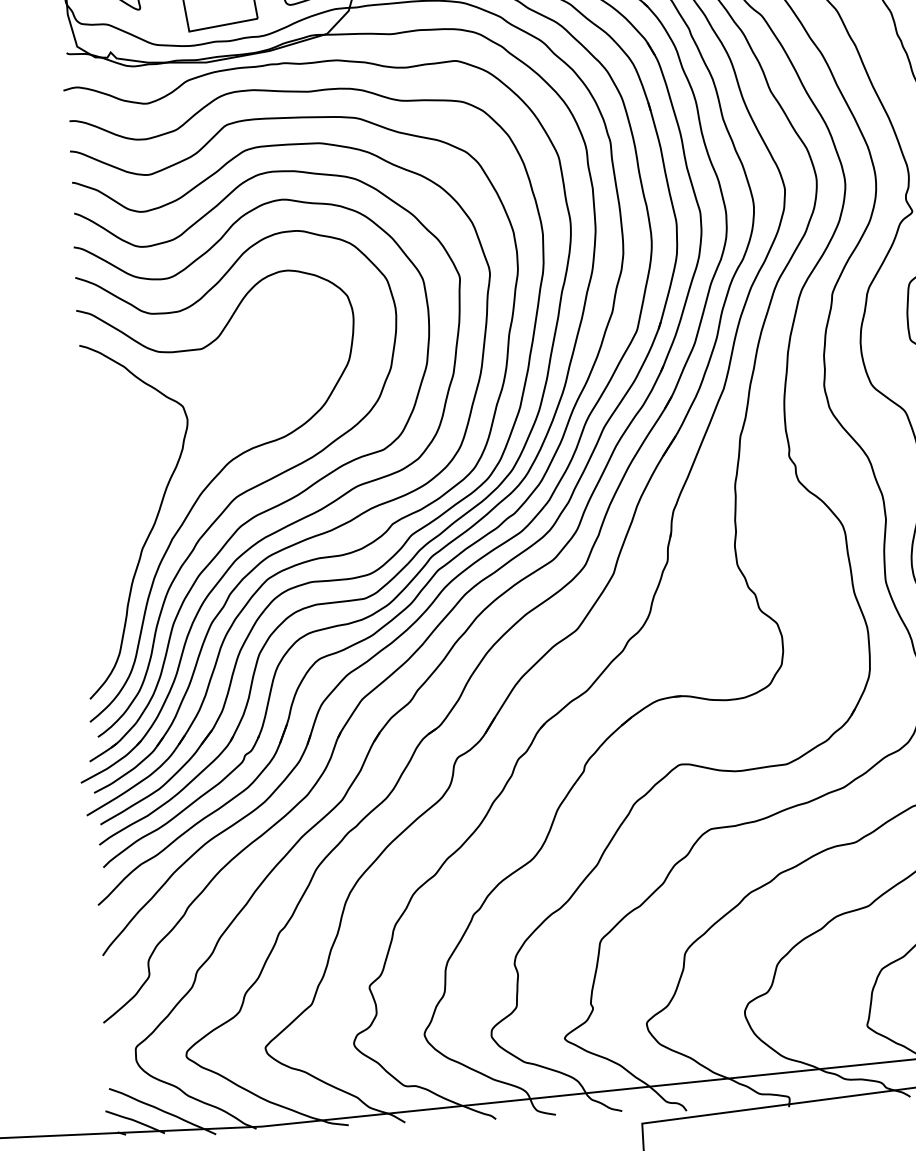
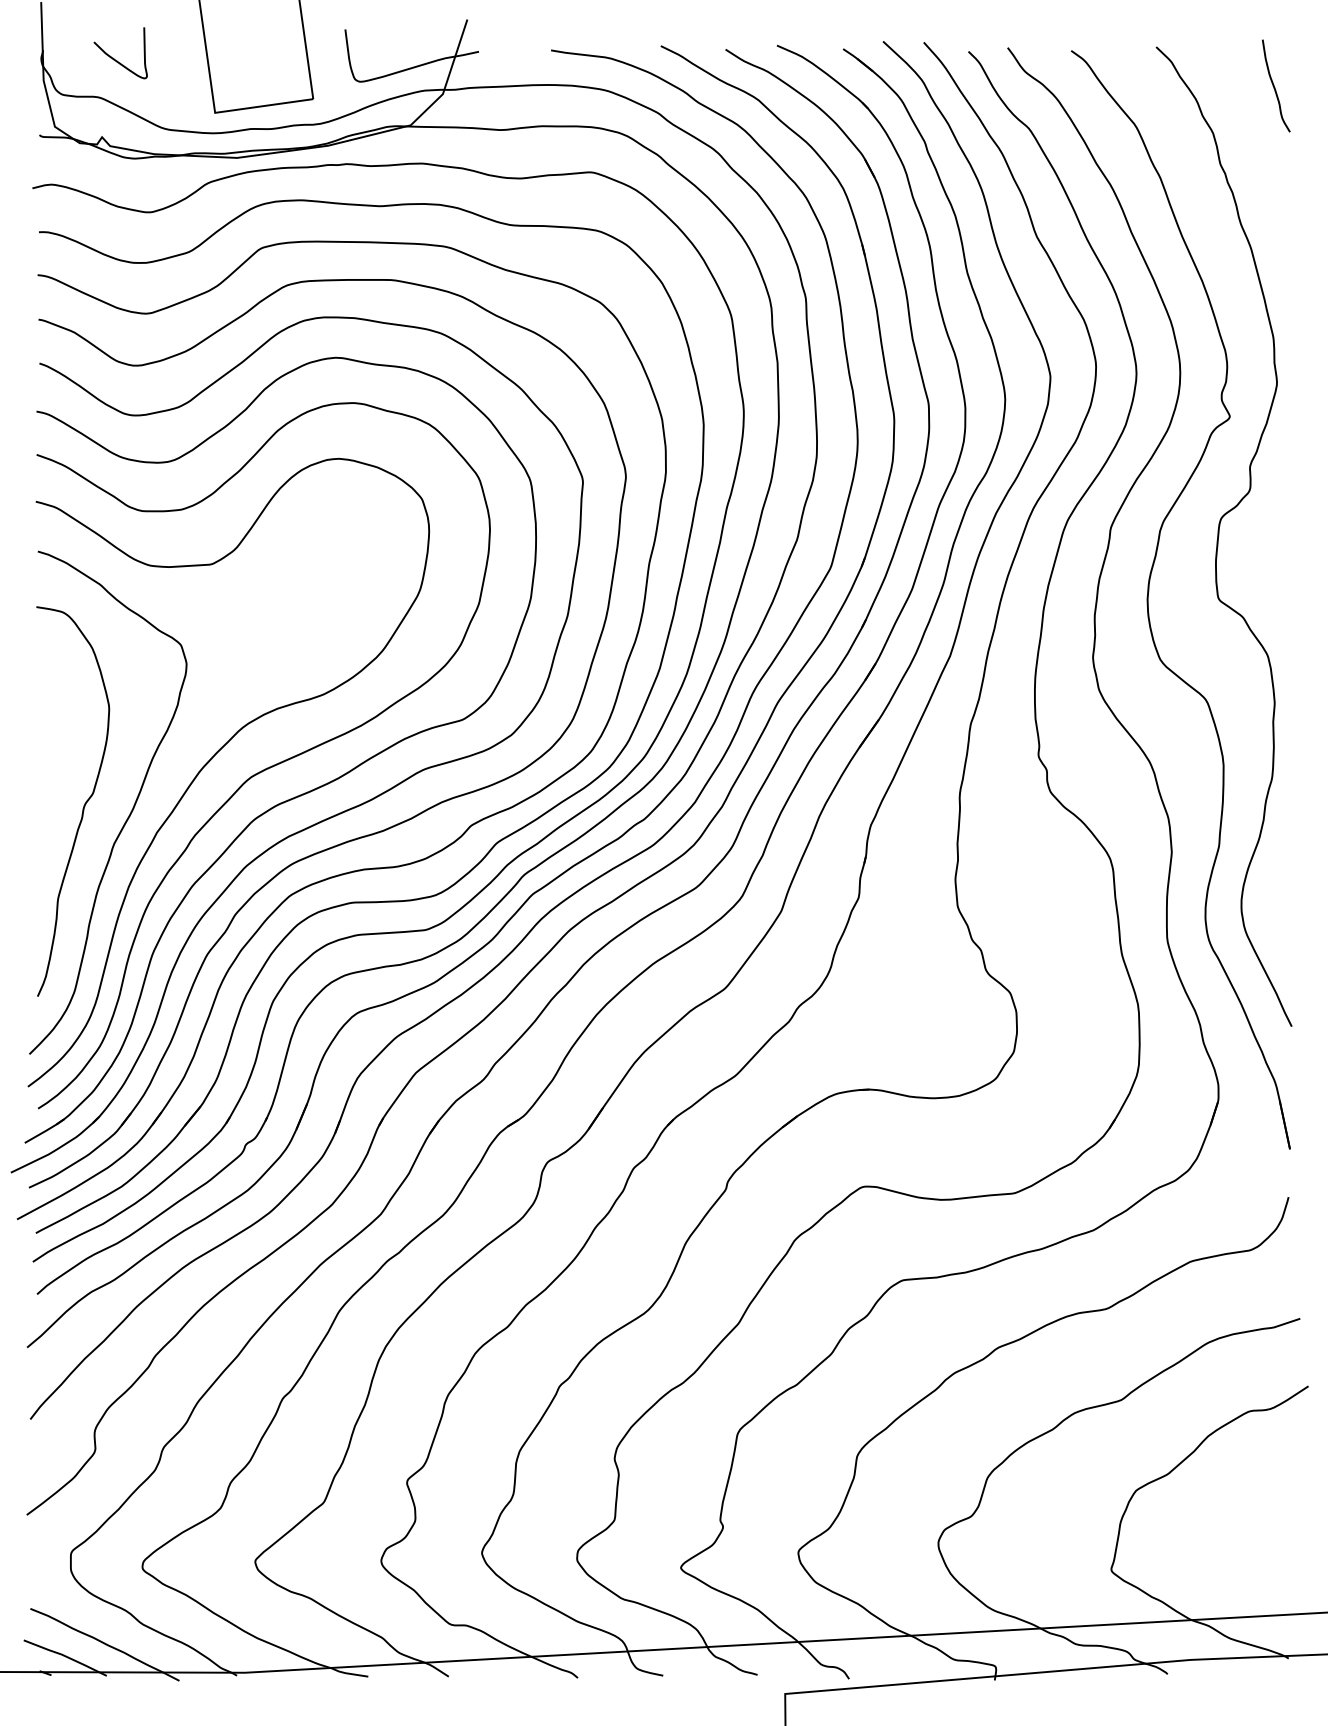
curve: (119, 522) -> (83, 805), added

